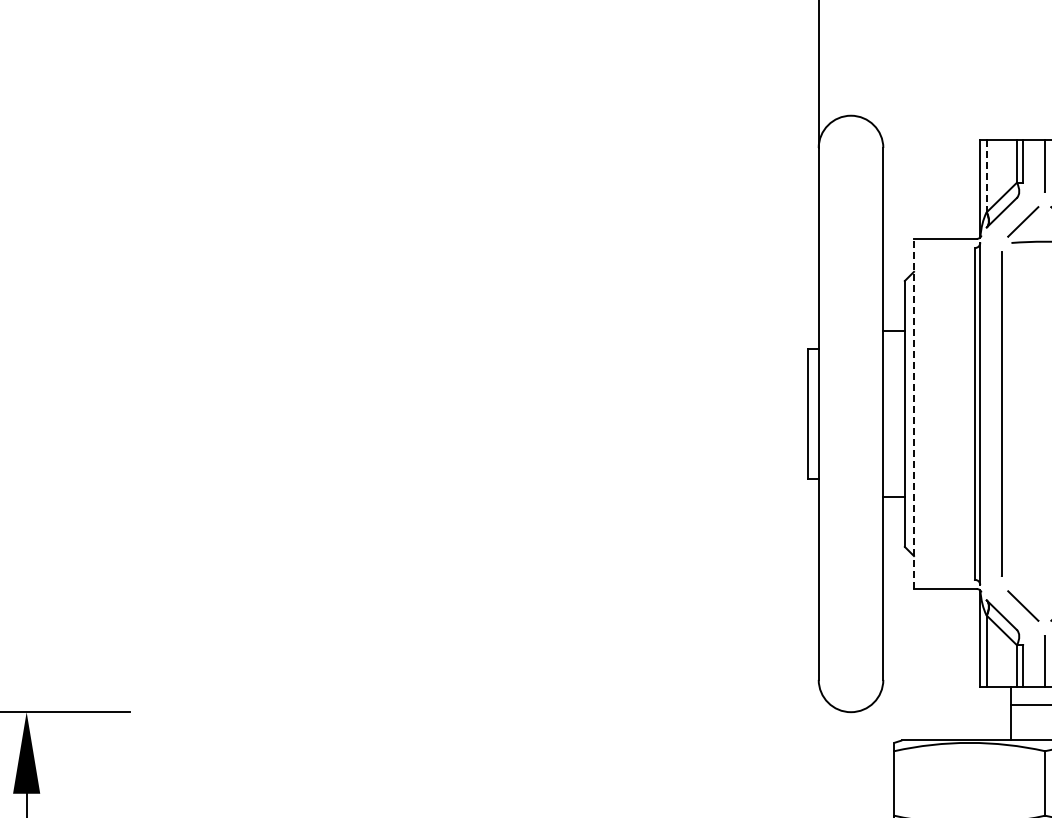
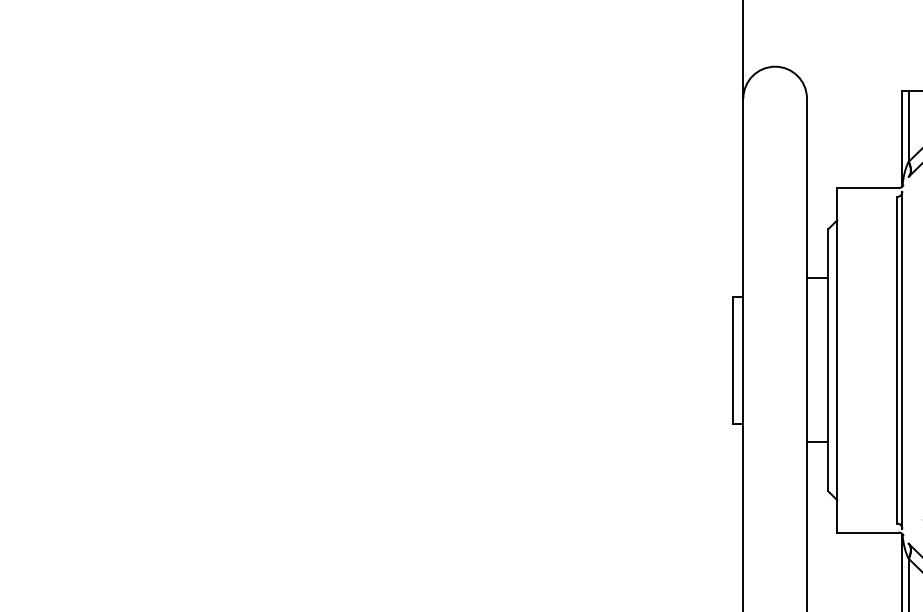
line: (986, 176) -> (908, 126), dashed -> solid
line: (914, 413) -> (837, 359), dashed -> solid

